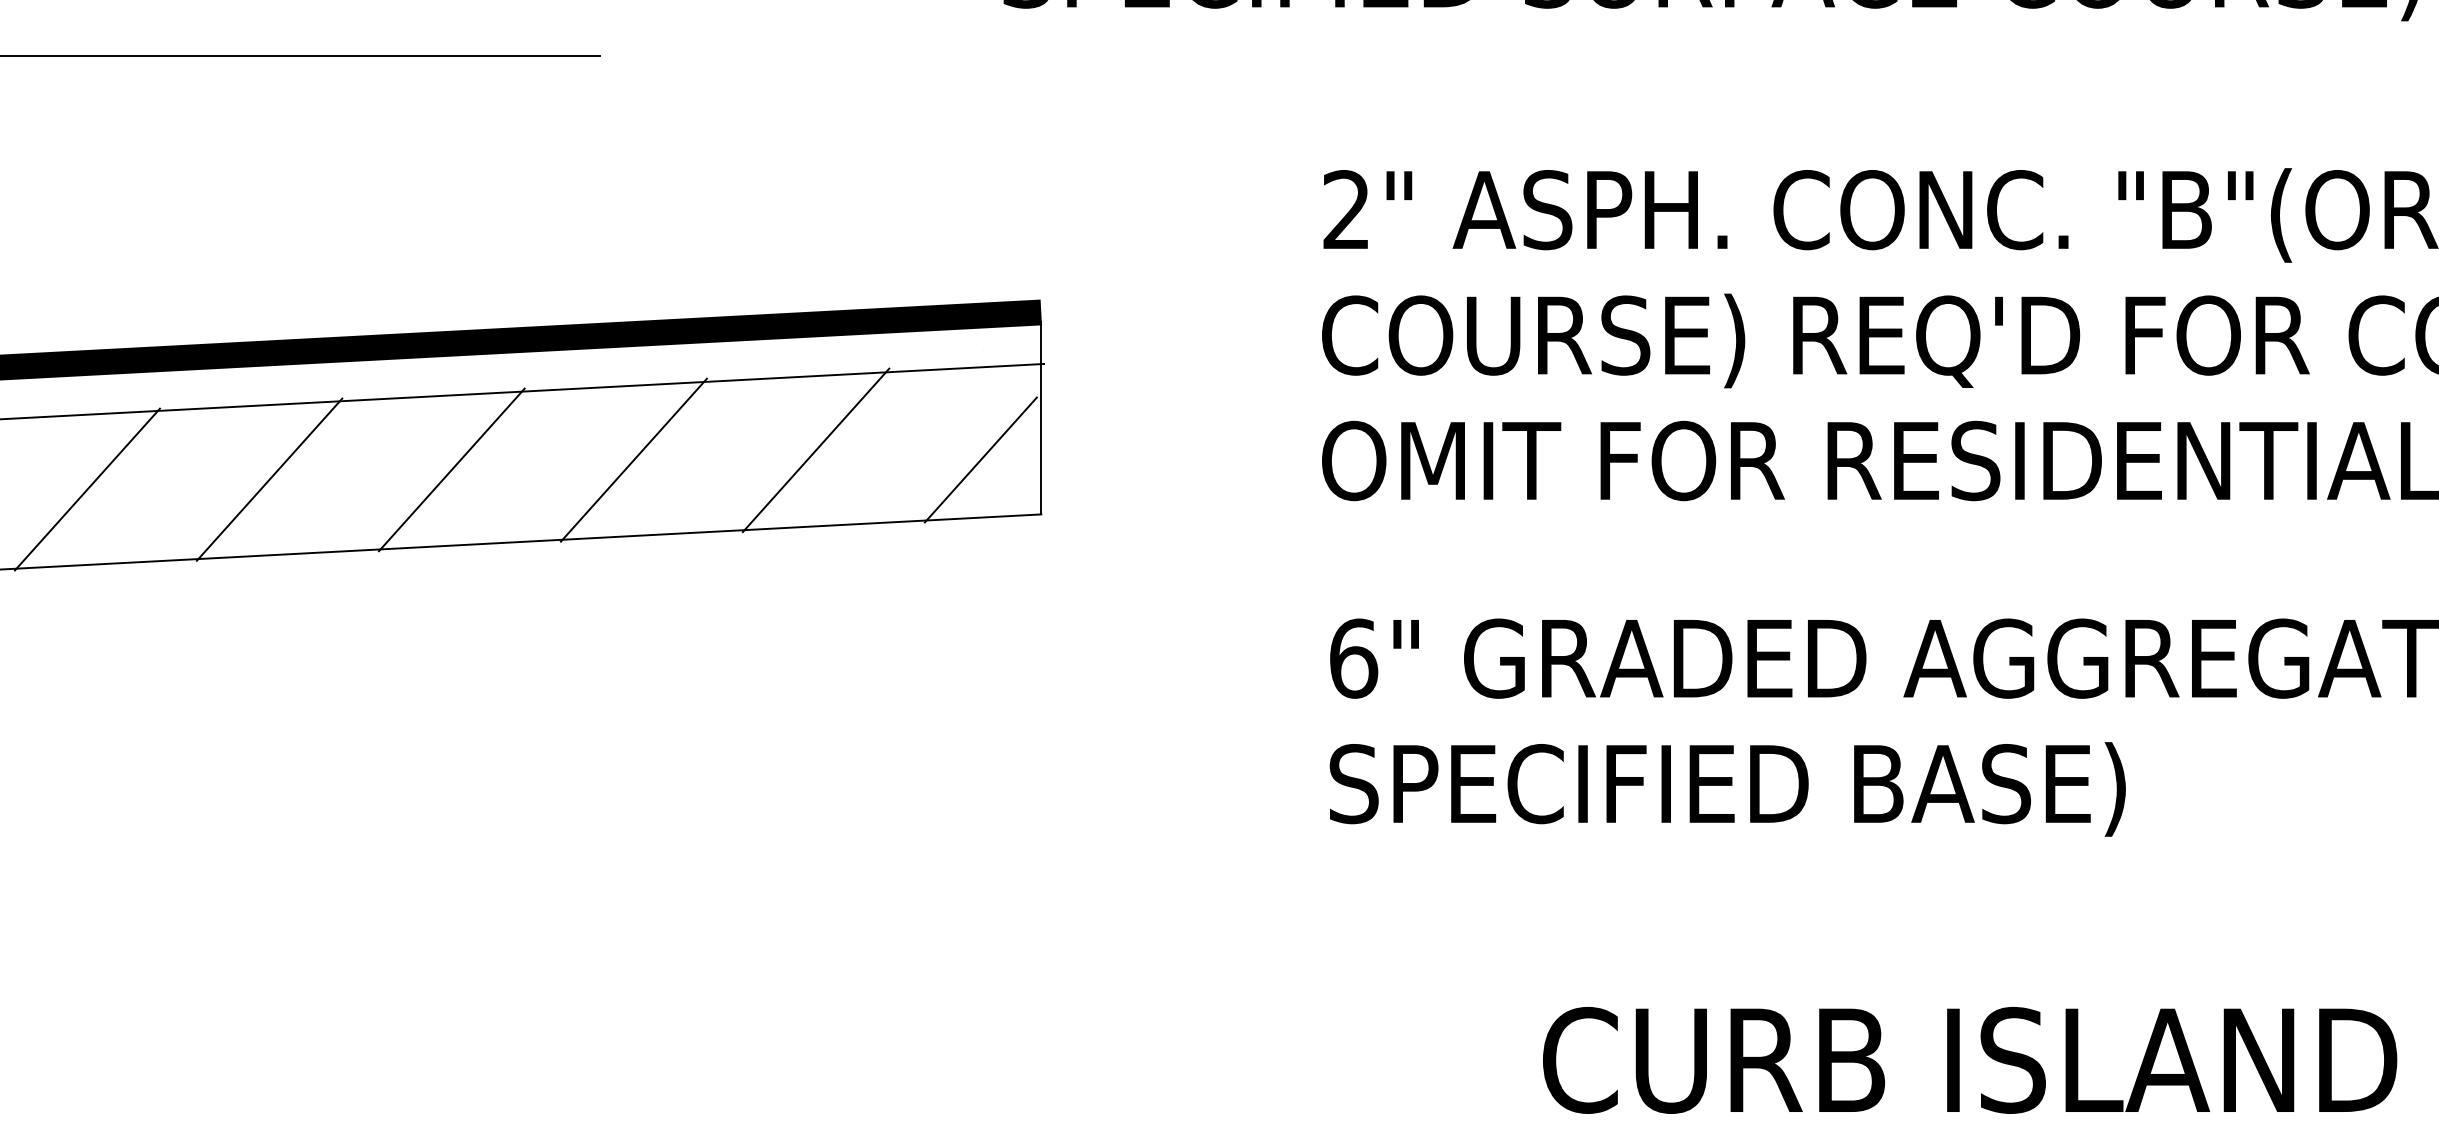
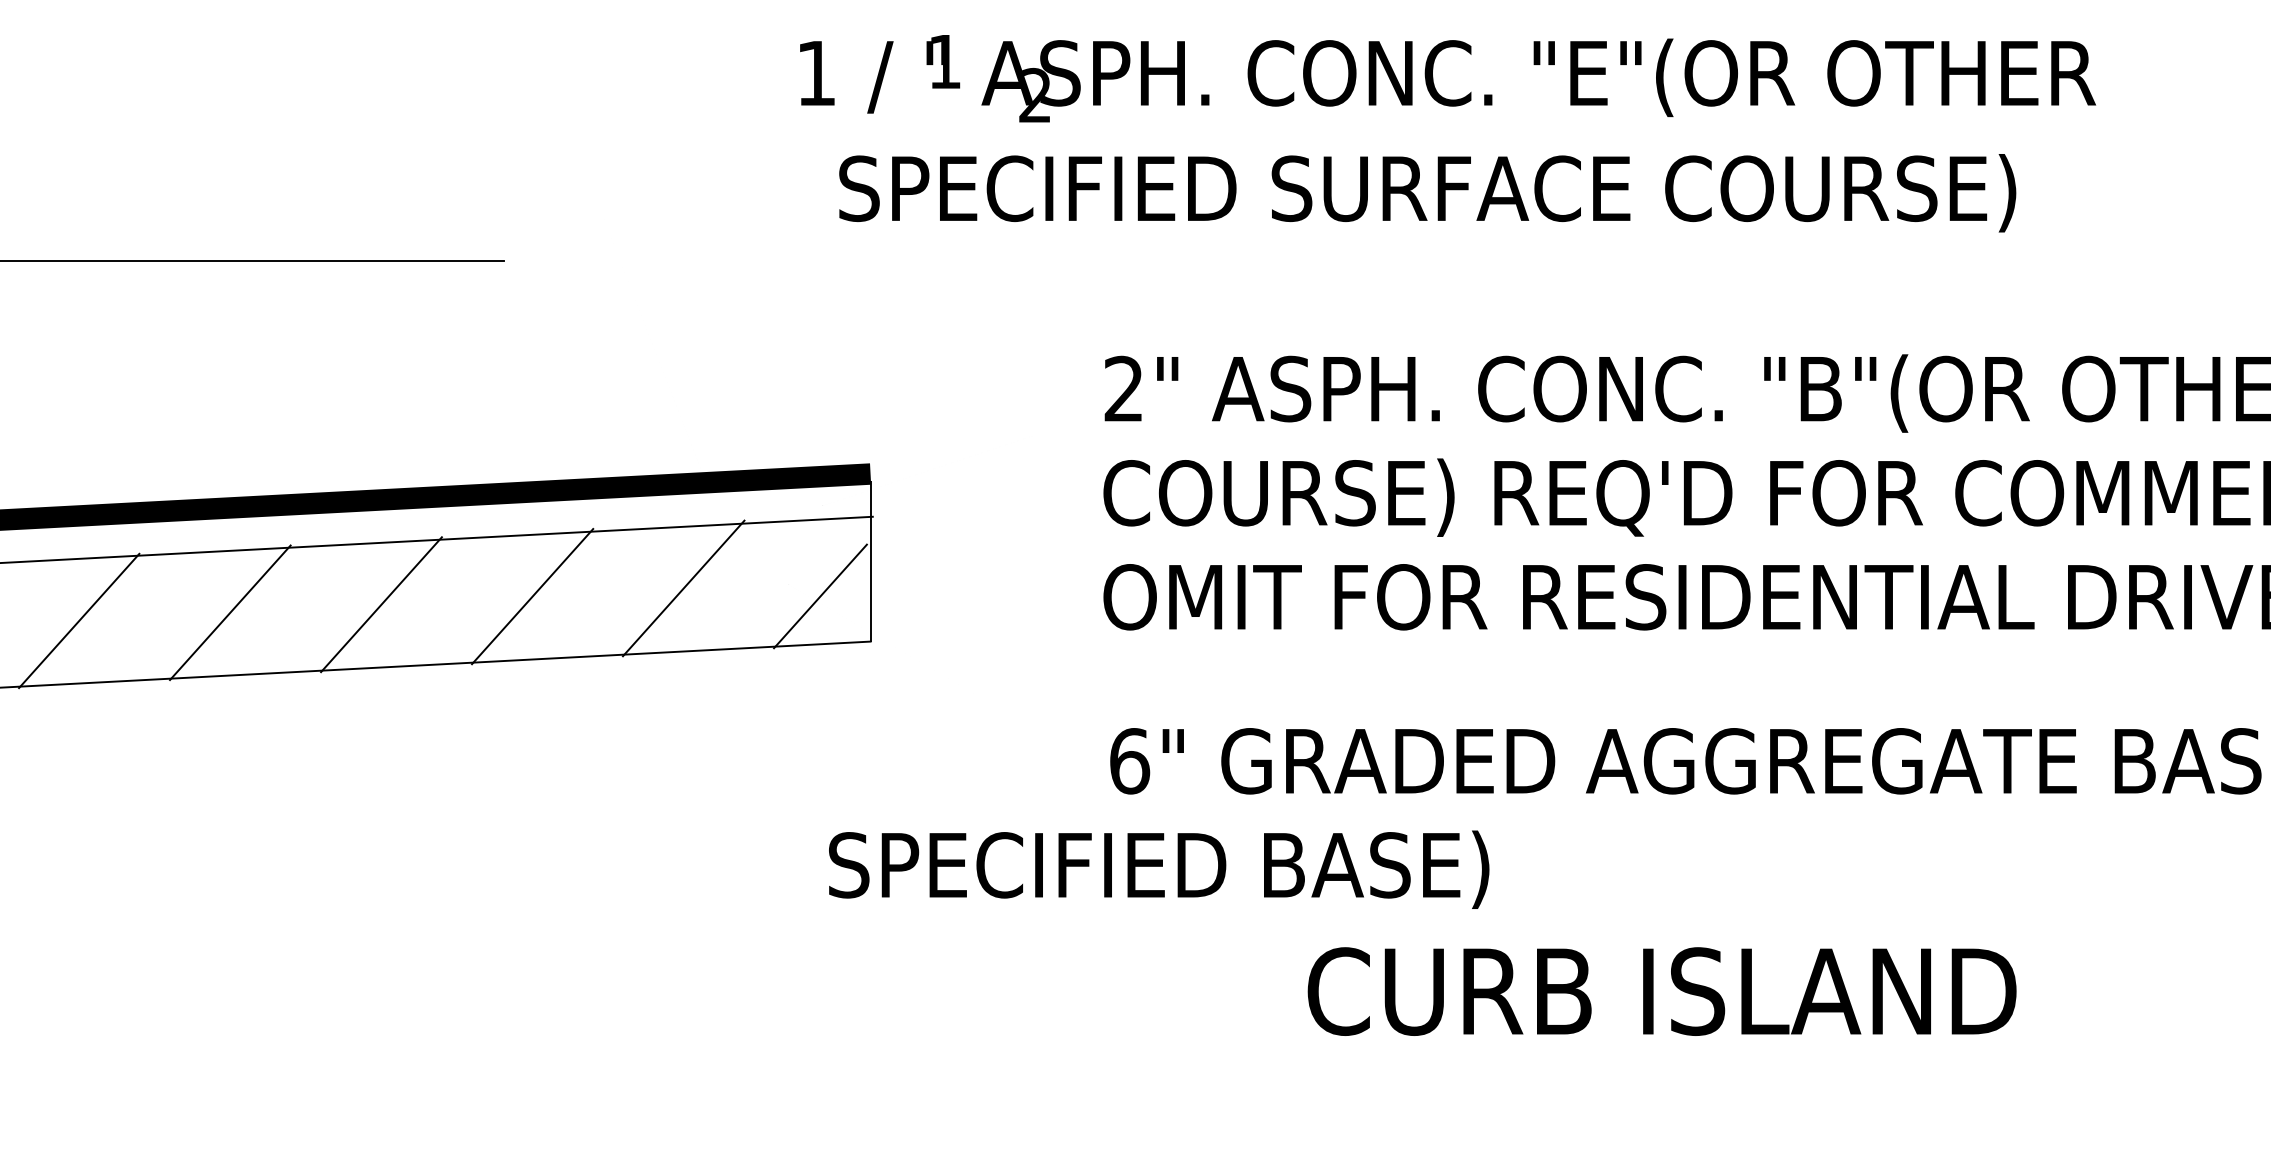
text: (1728, 789) -> (1159, 869), moved
text: (1969, 1060) -> (1661, 991), moved

